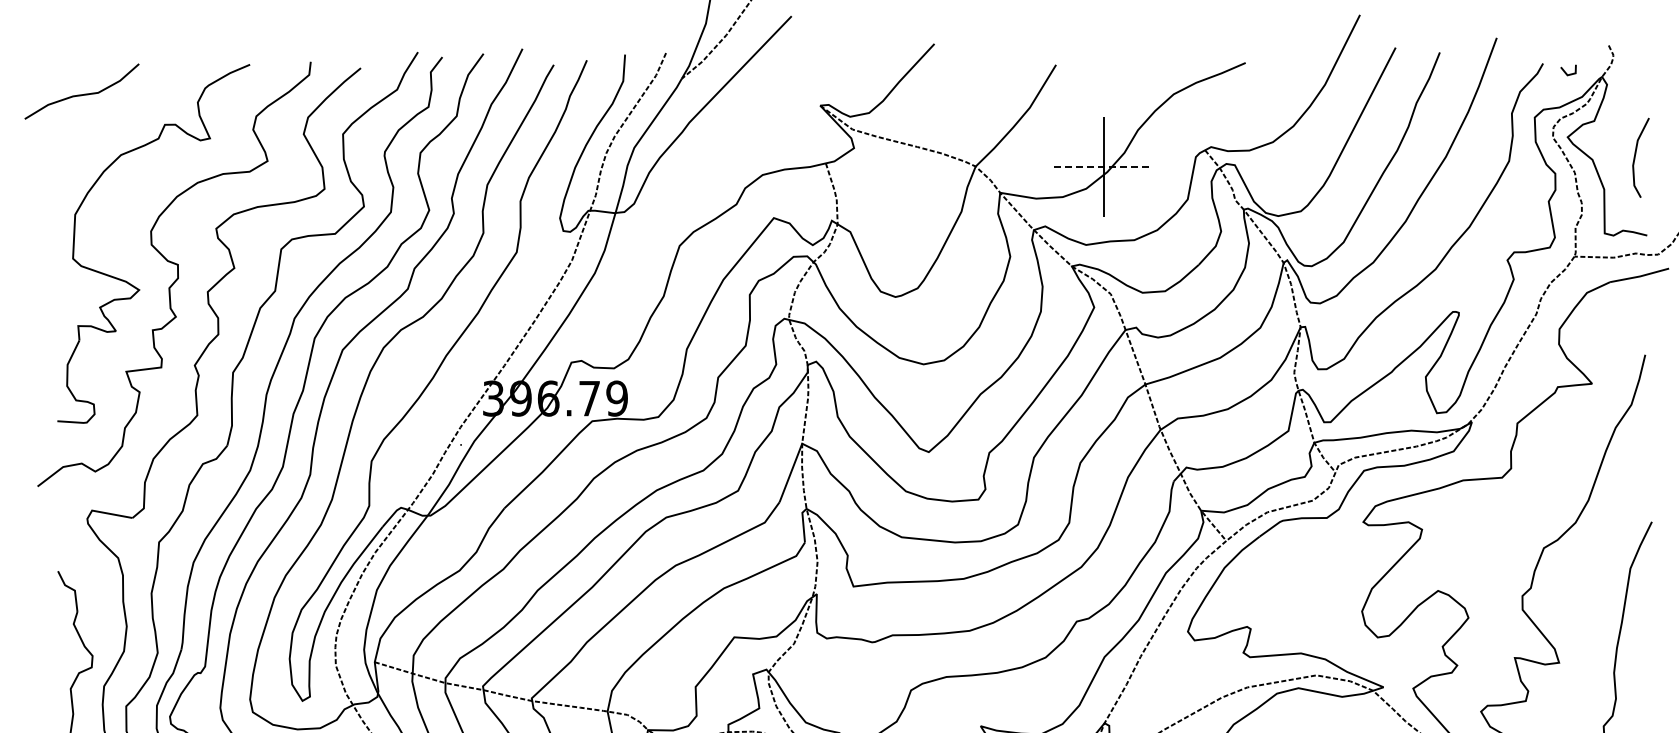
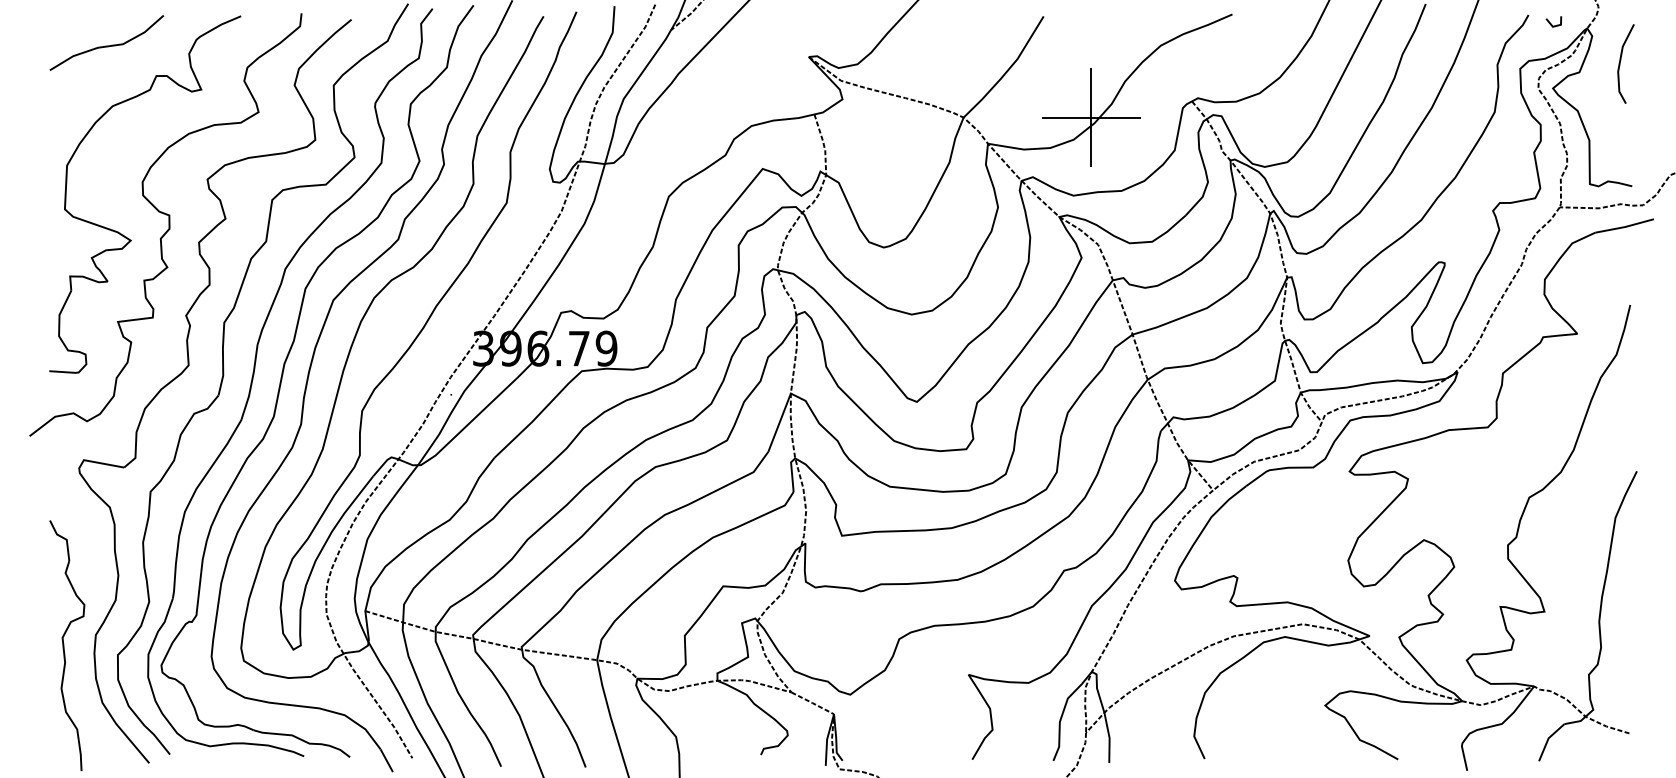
curve: (81, 94) -> (106, 45), moved
line: (1636, 154) -> (1621, 60), moved
line: (1104, 166) -> (1091, 117), dashed -> solid

